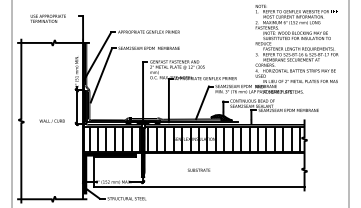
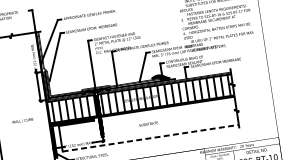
text: (51, 120) -> (22, 120), moved
line: (199, 187) -> (151, 138), solid -> dashed

